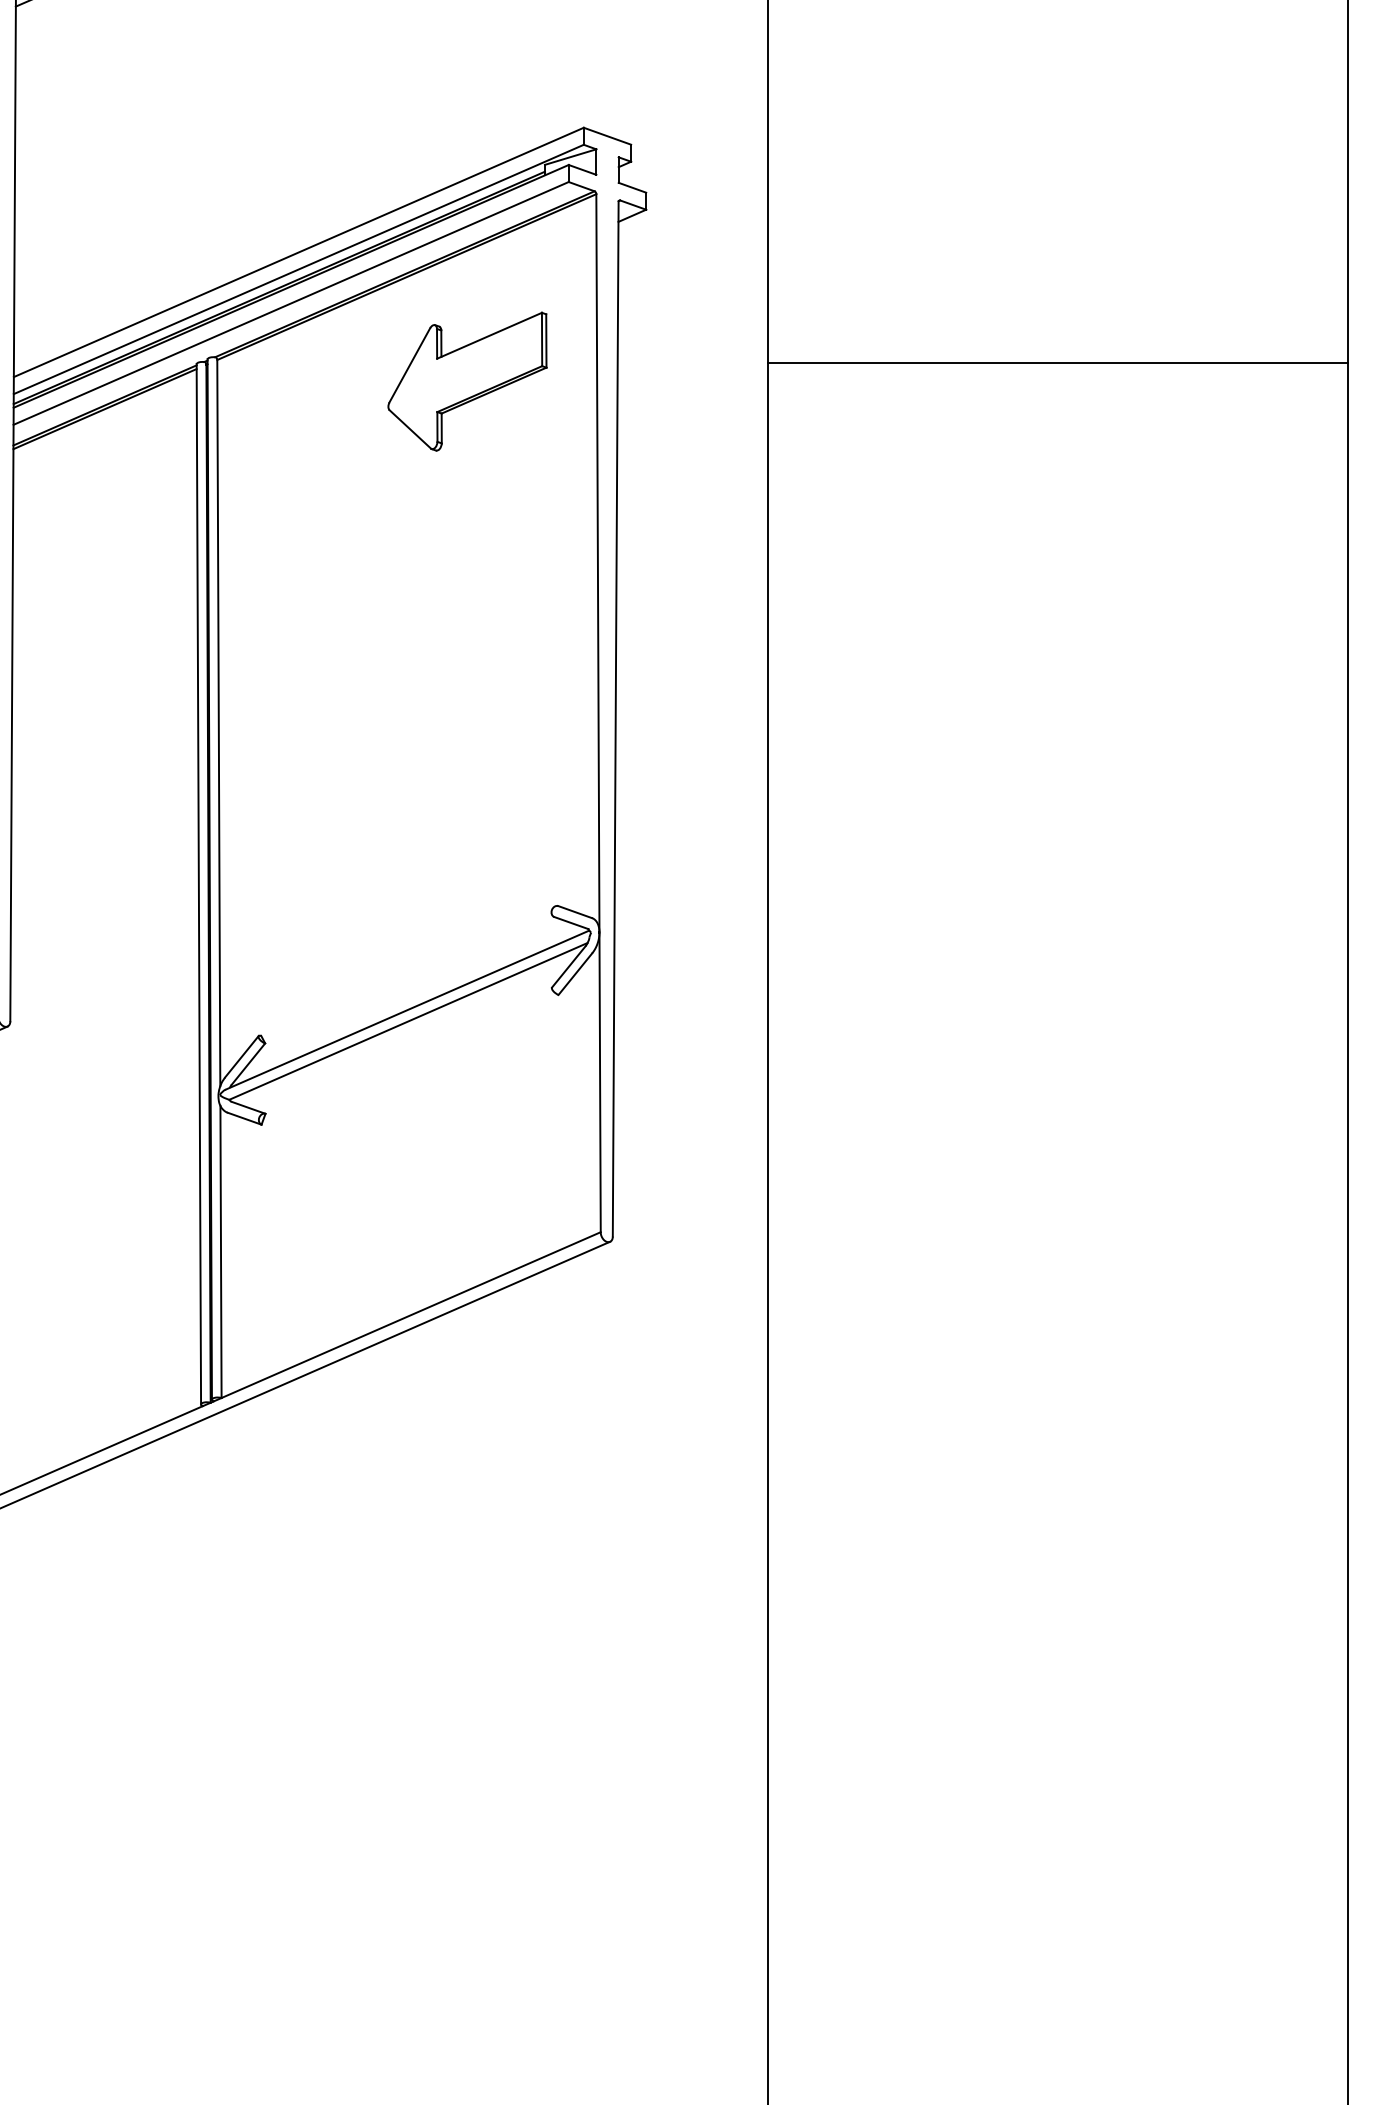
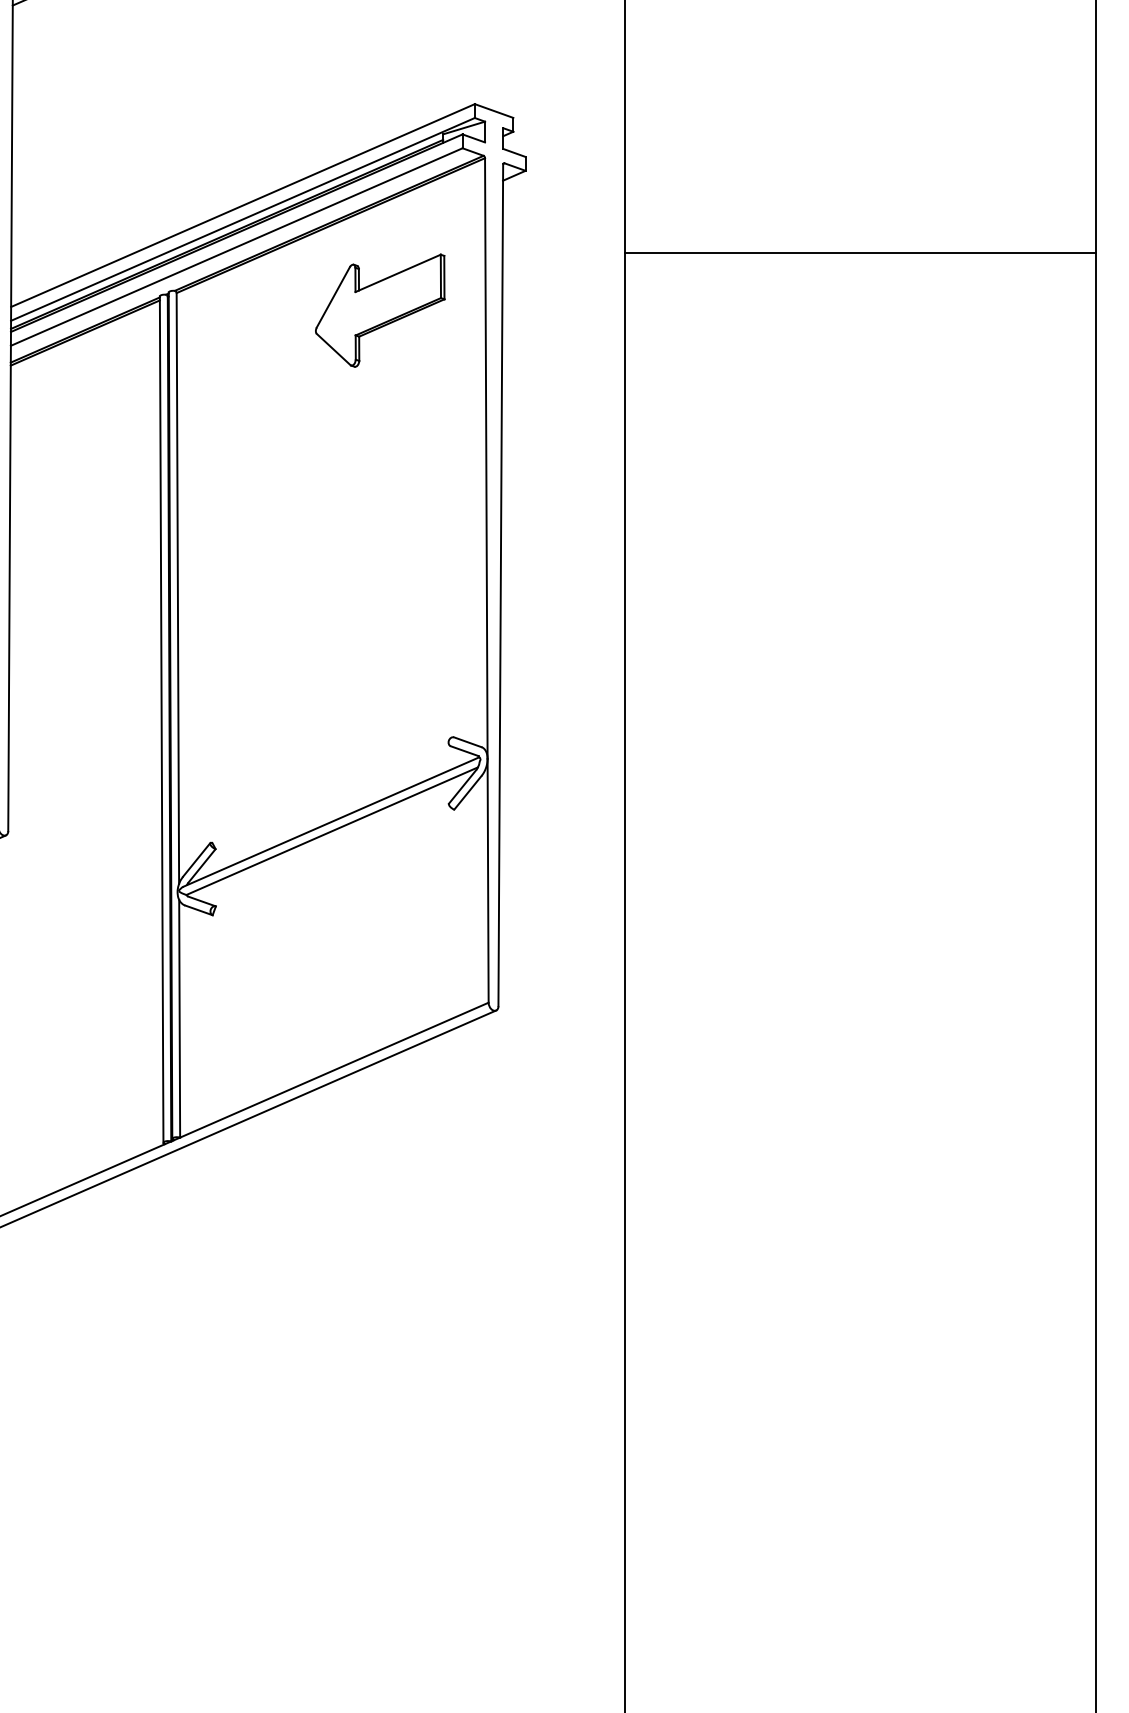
line: (1057, 362) -> (860, 252), moved

